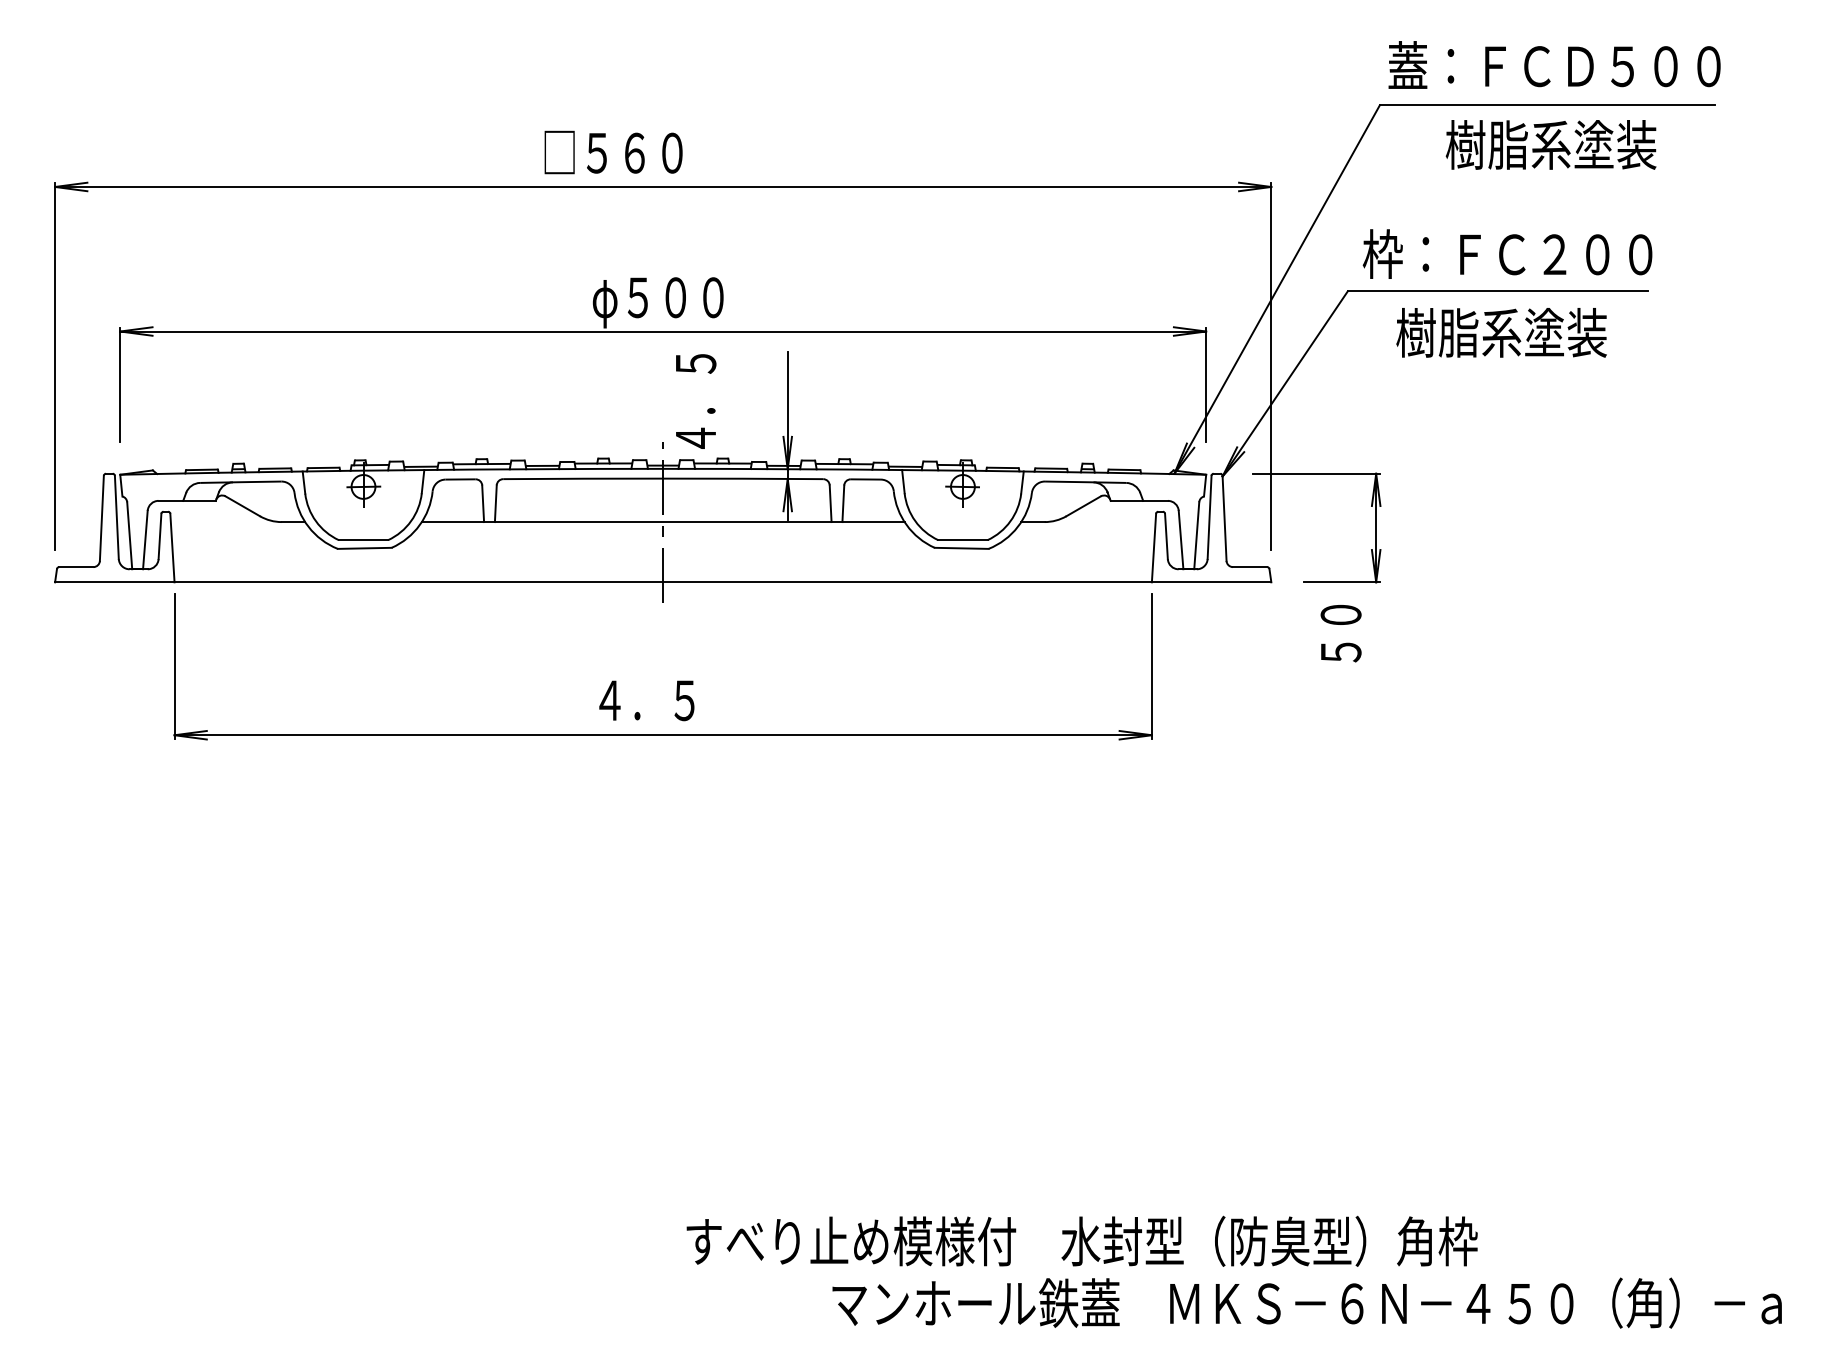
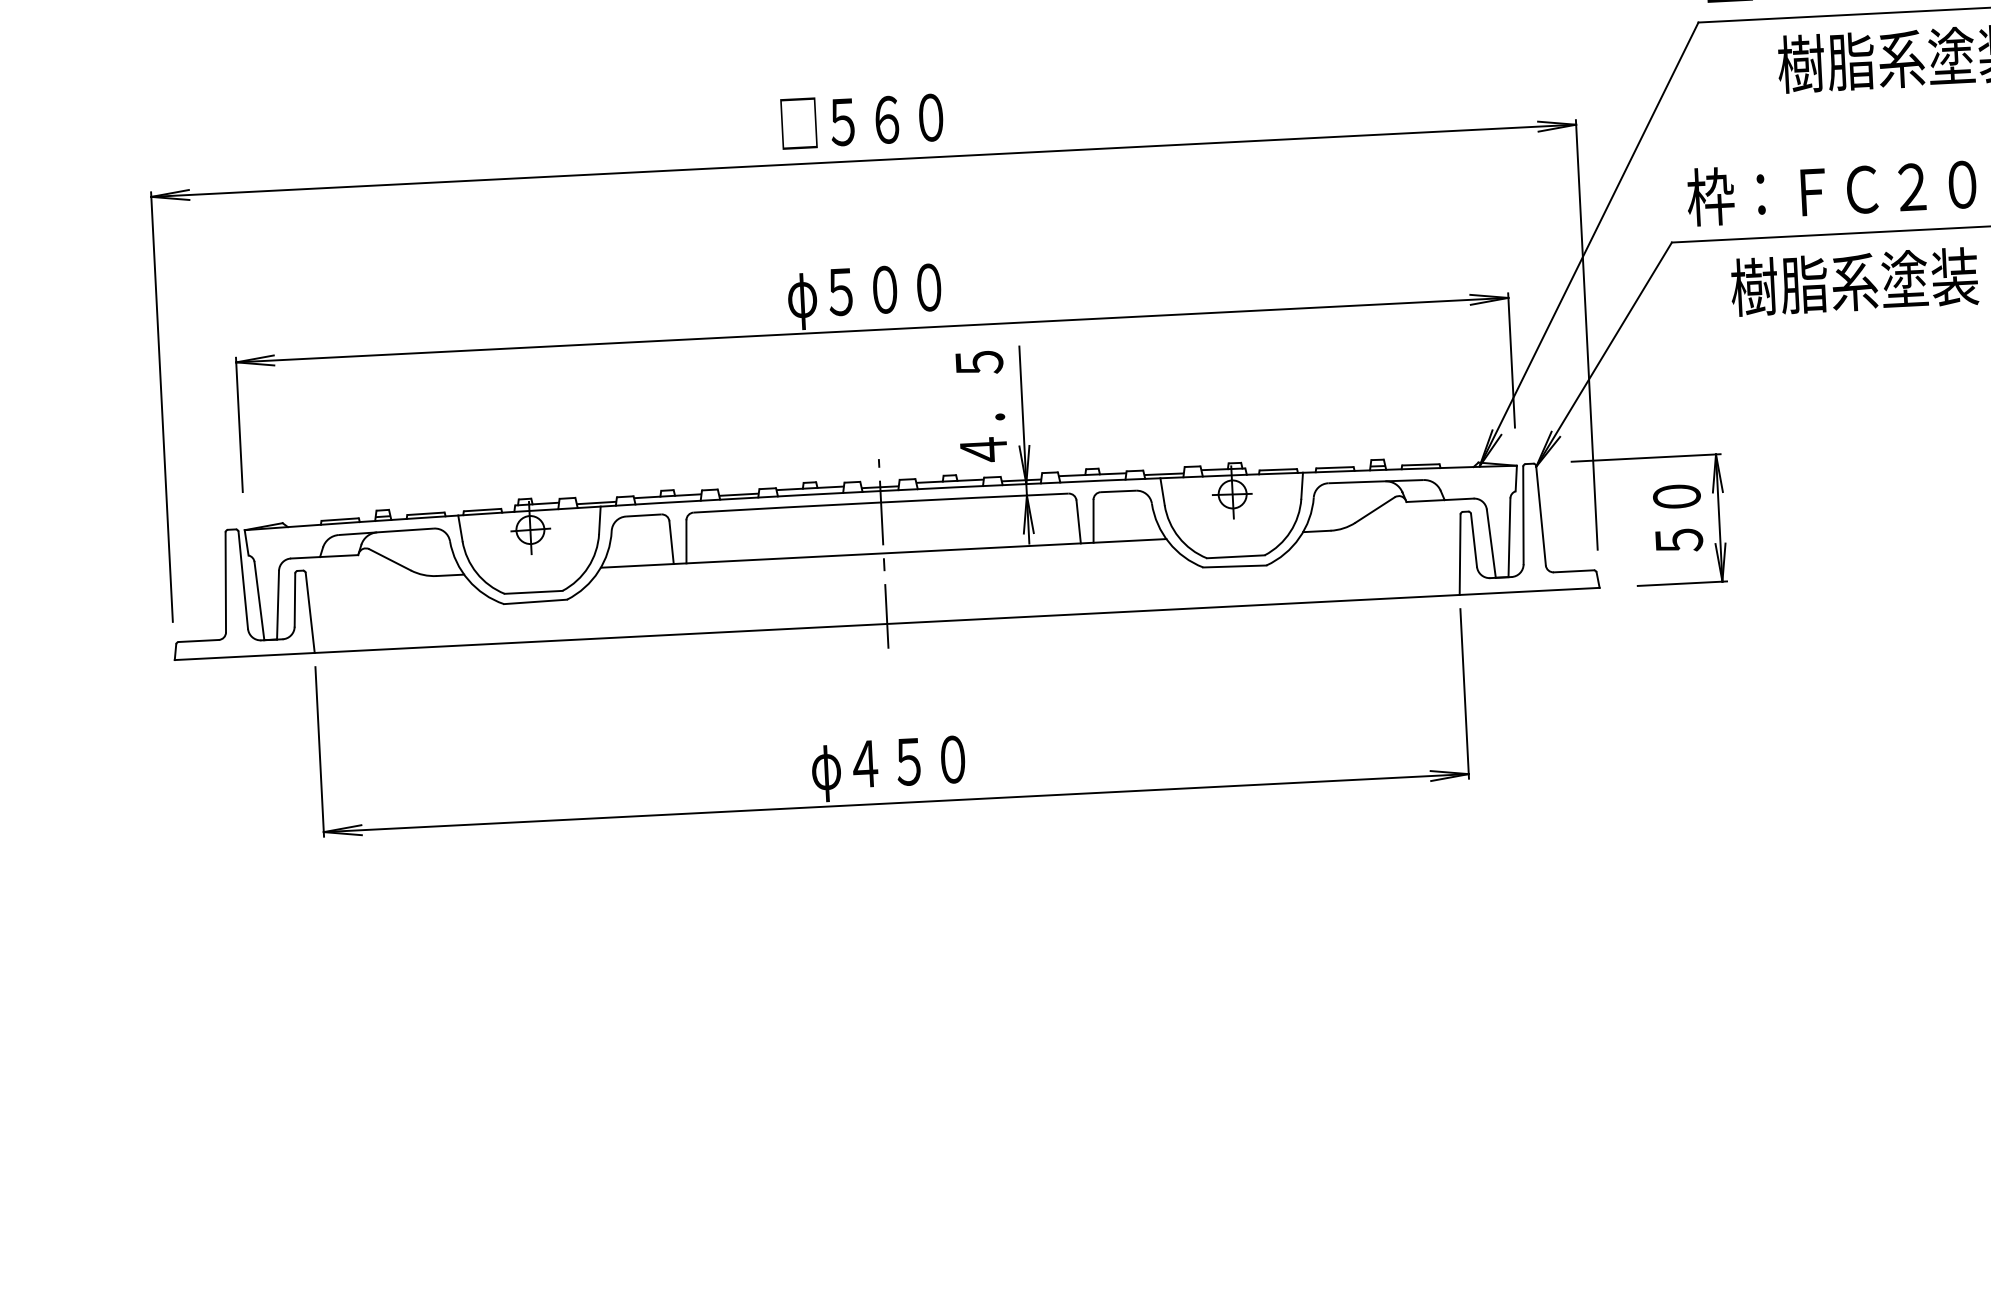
text: (613, 152) -> (862, 120), moved
text: (696, 401) -> (982, 406), moved
text: (1340, 633) -> (1677, 518), moved
text: (657, 705) -> (887, 768), ４．５ -> φ４５０

